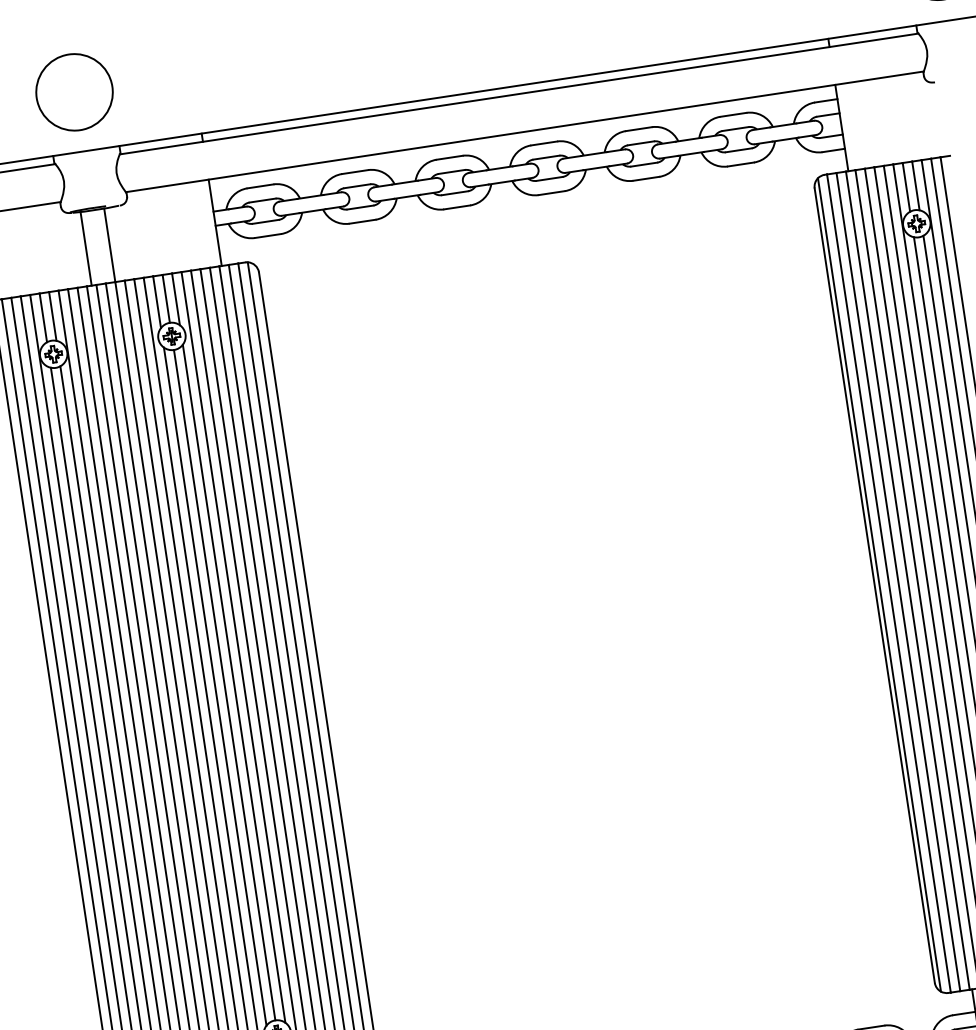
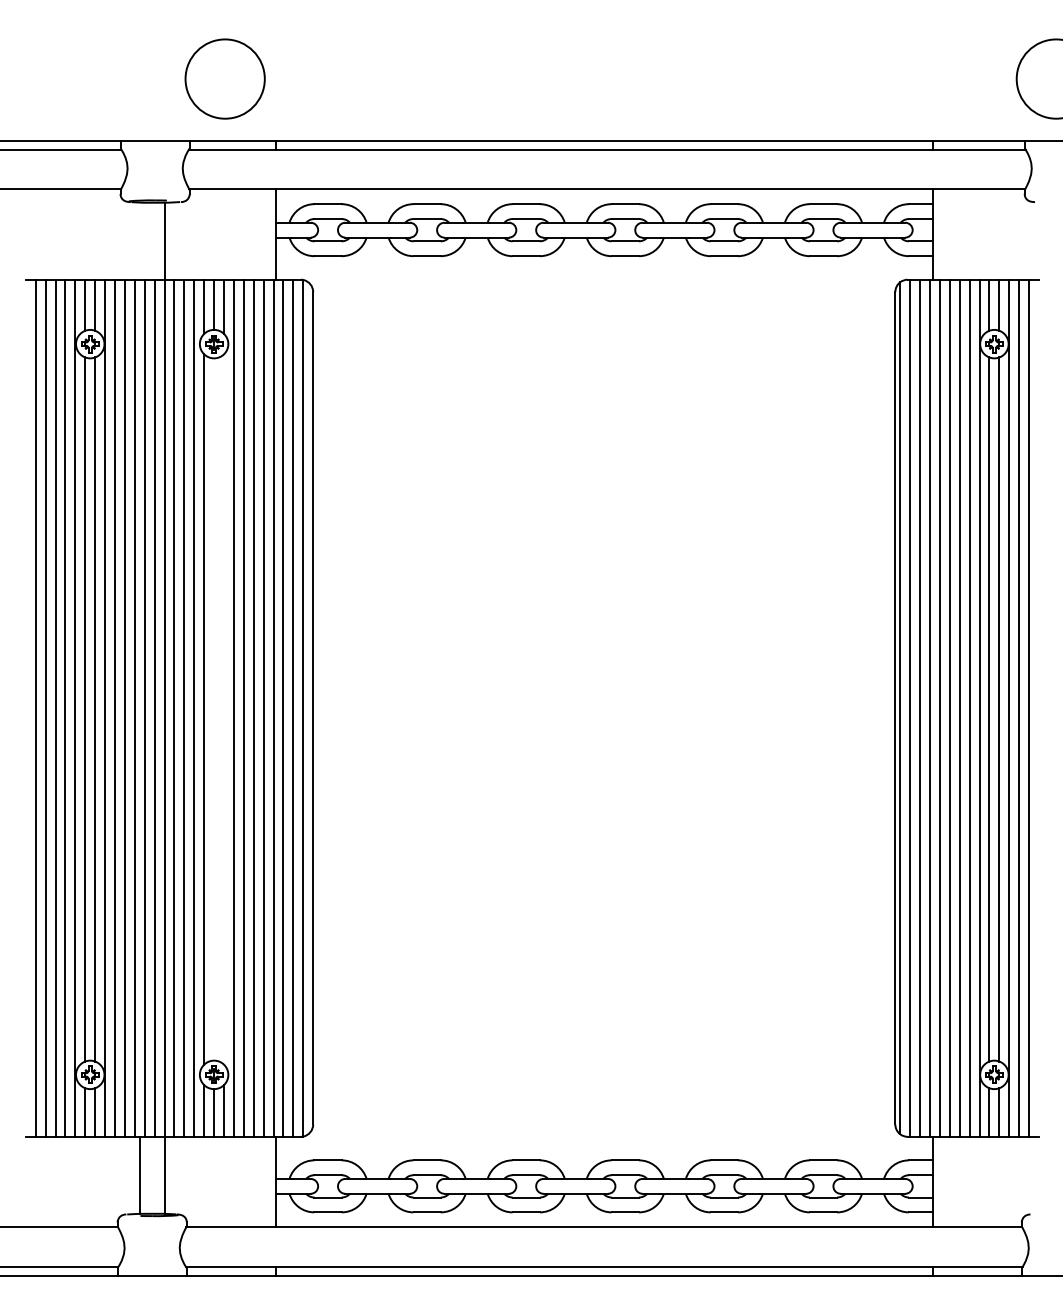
circle: (73, 91) -> (224, 78), moved
line: (85, 248) -> (139, 240), removed
line: (234, 683) -> (224, 709), removed
line: (225, 685) -> (214, 709), removed

